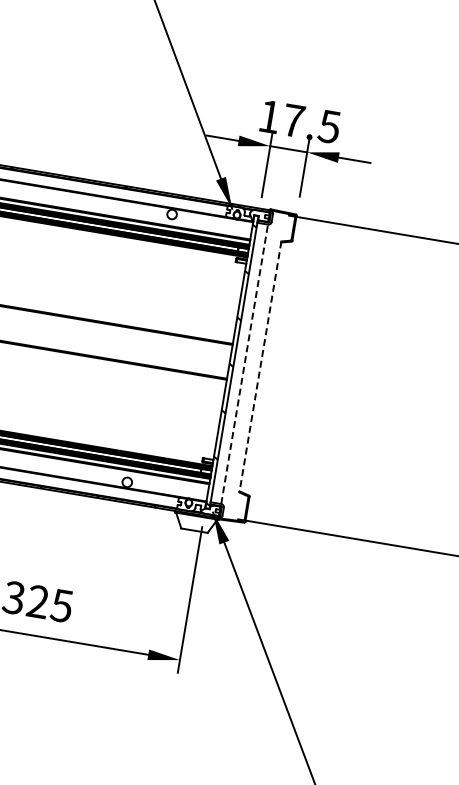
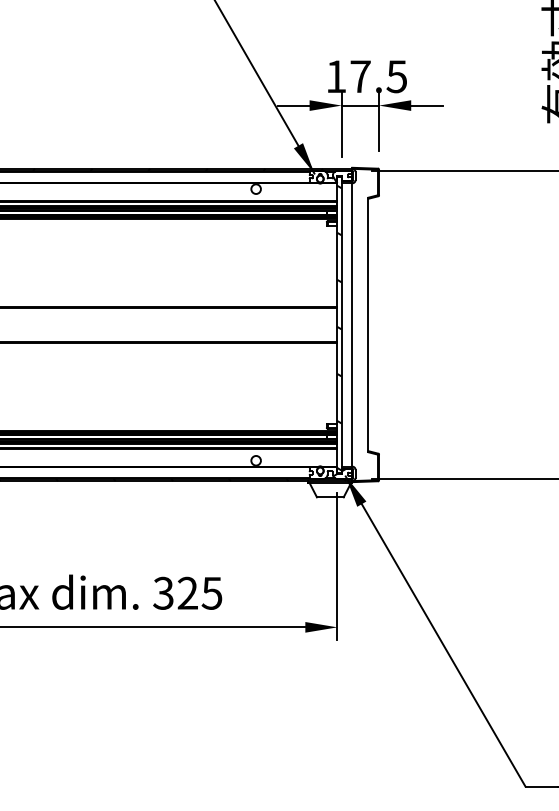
line: (244, 363) -> (352, 324), dashed -> solid
line: (260, 367) -> (368, 325), dashed -> solid

